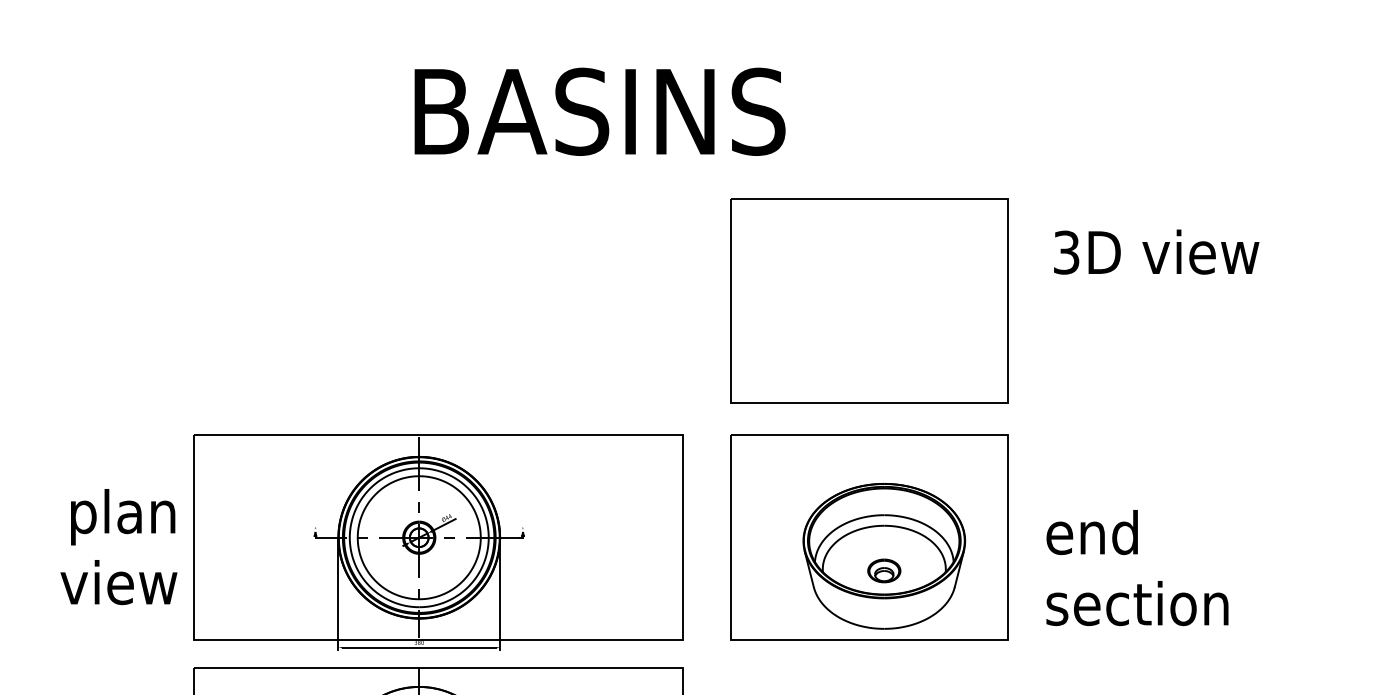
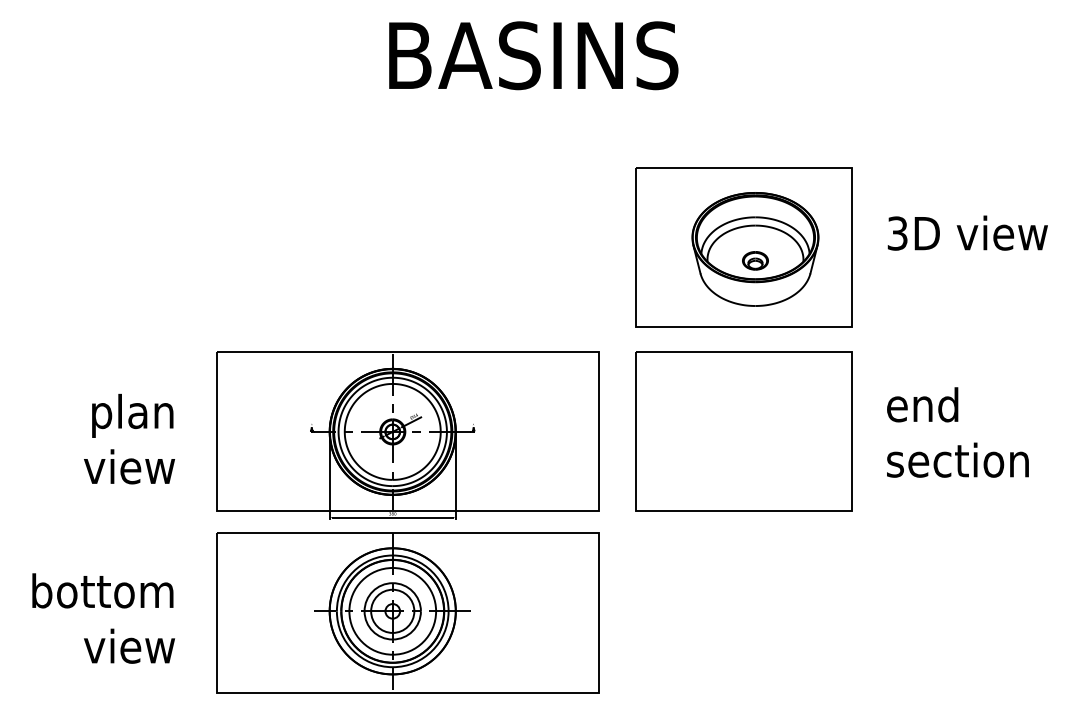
text: (599, 111) -> (533, 55), moved
text: (1156, 251) -> (967, 232), moved
text: (118, 546) -> (129, 438), moved
part: (884, 556) -> (755, 249), moved
text: (1136, 567) -> (957, 432), moved

